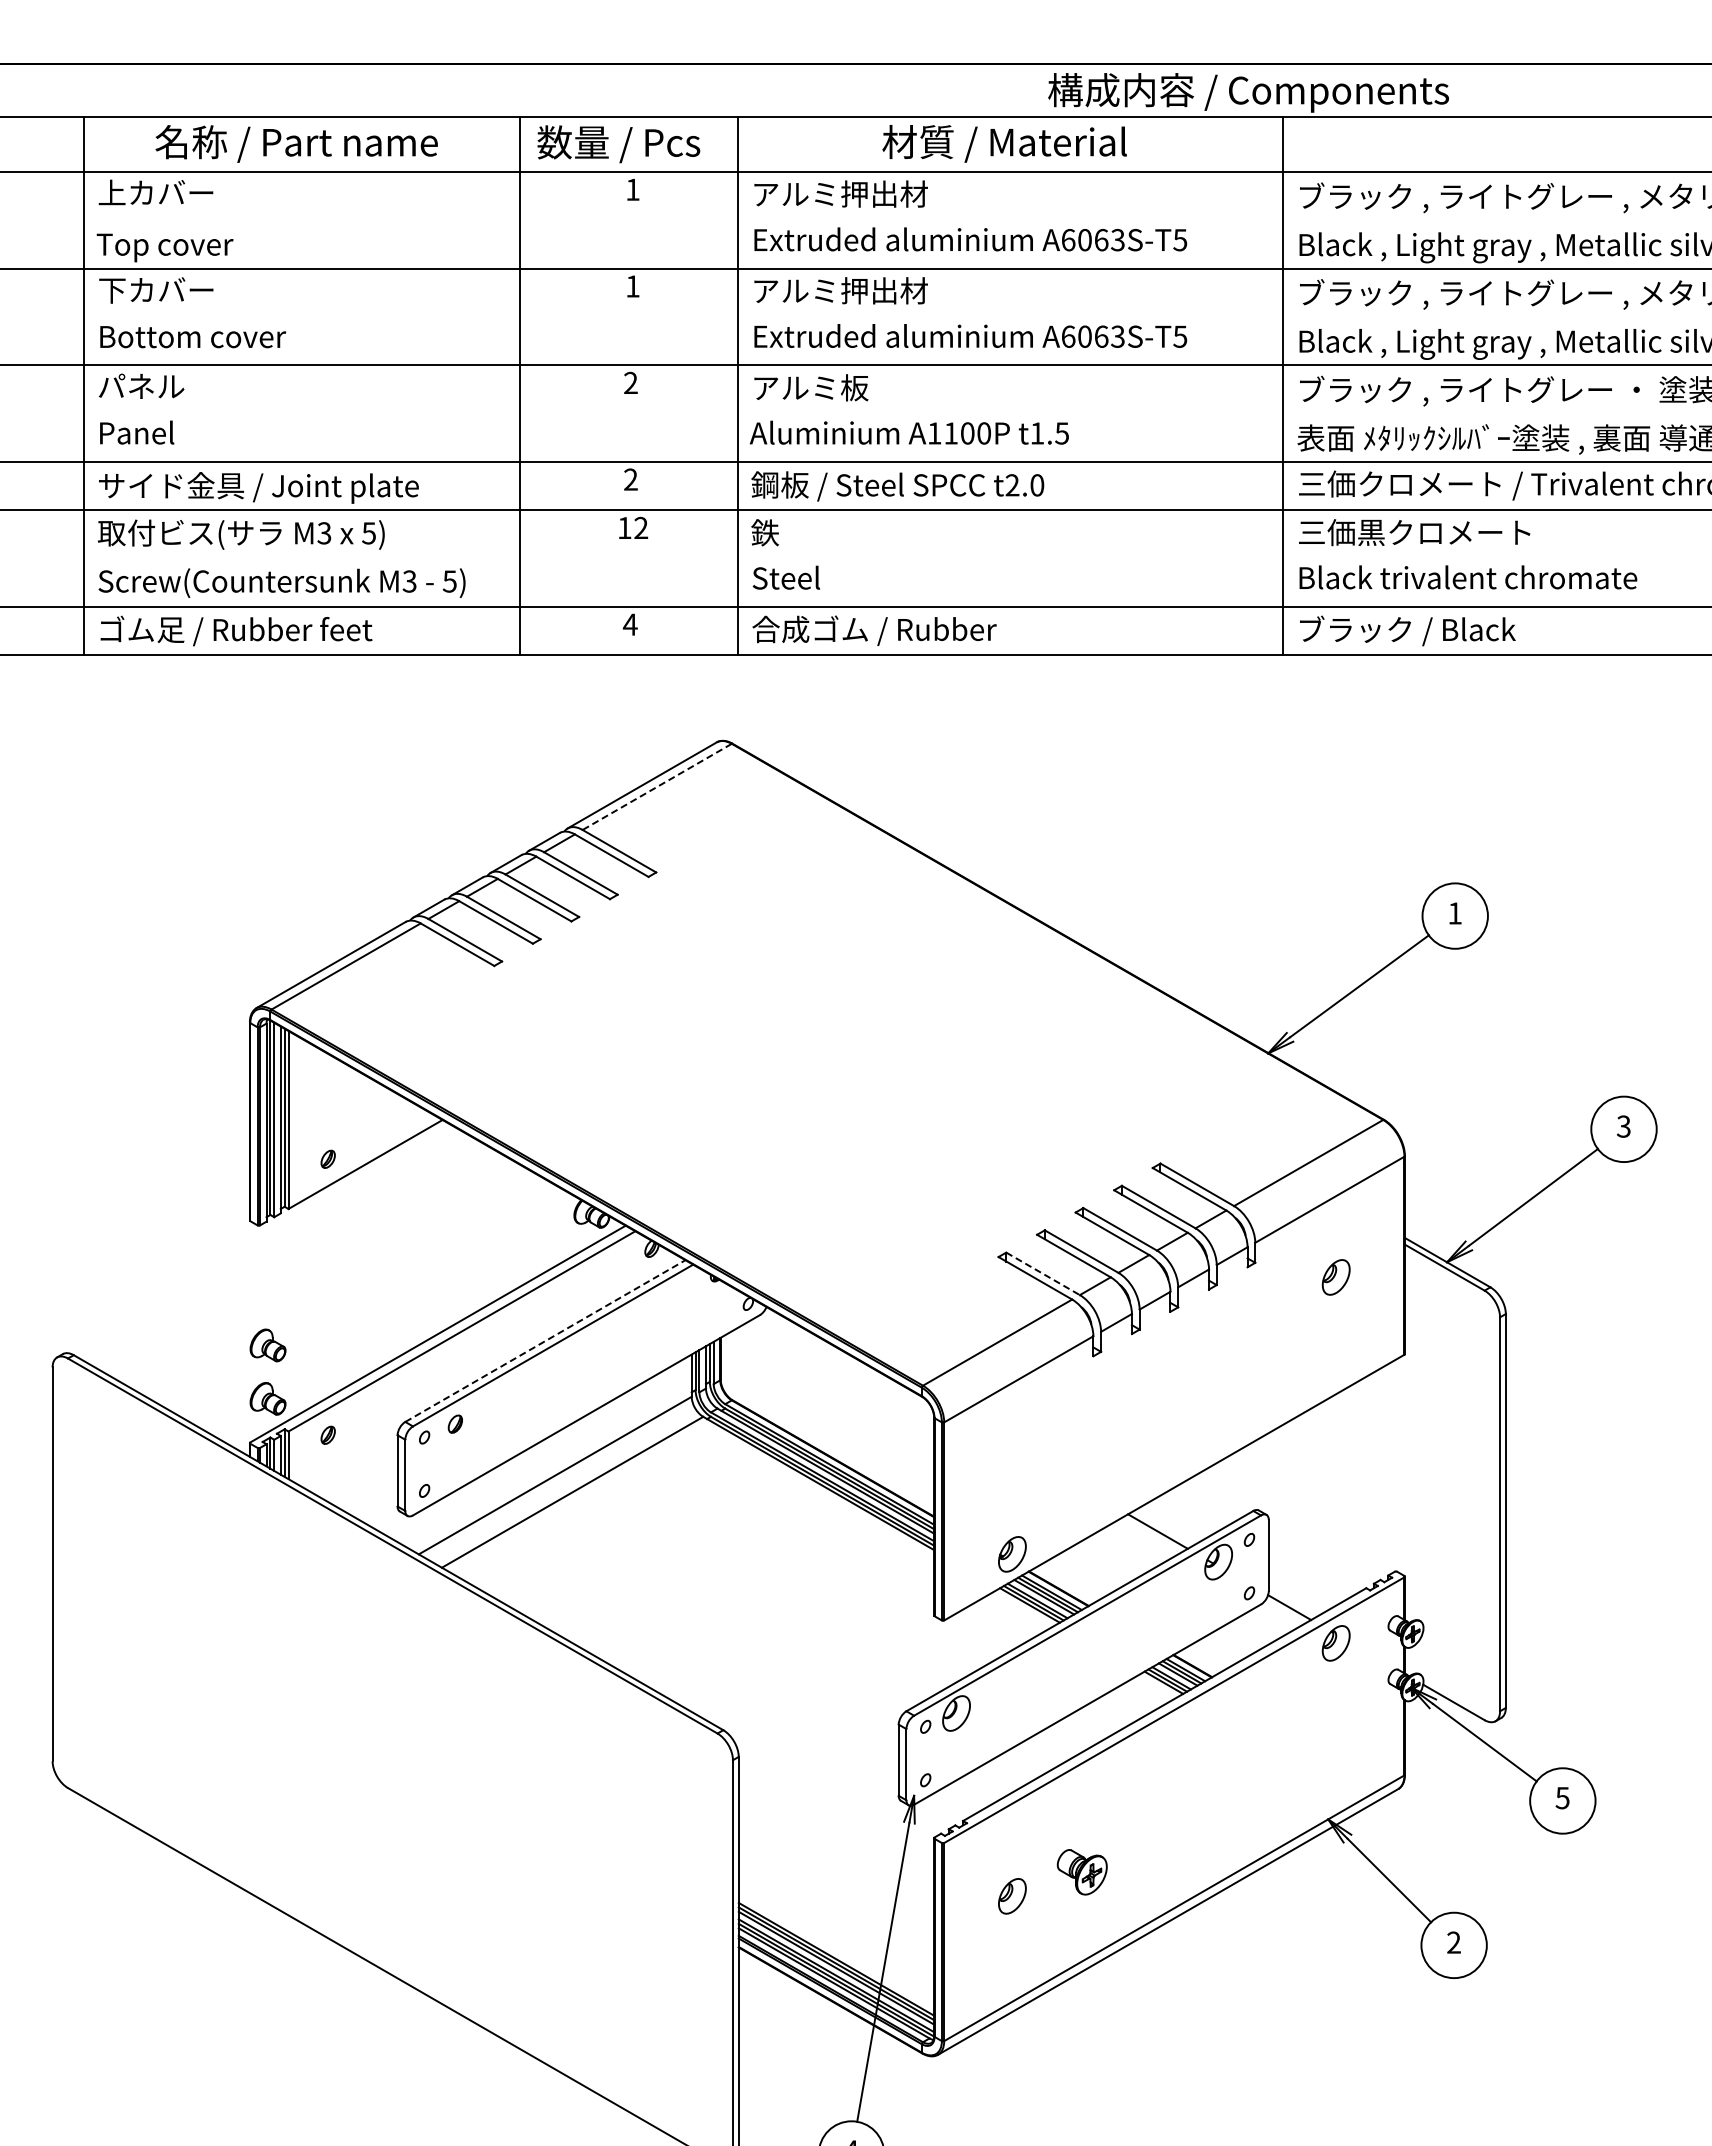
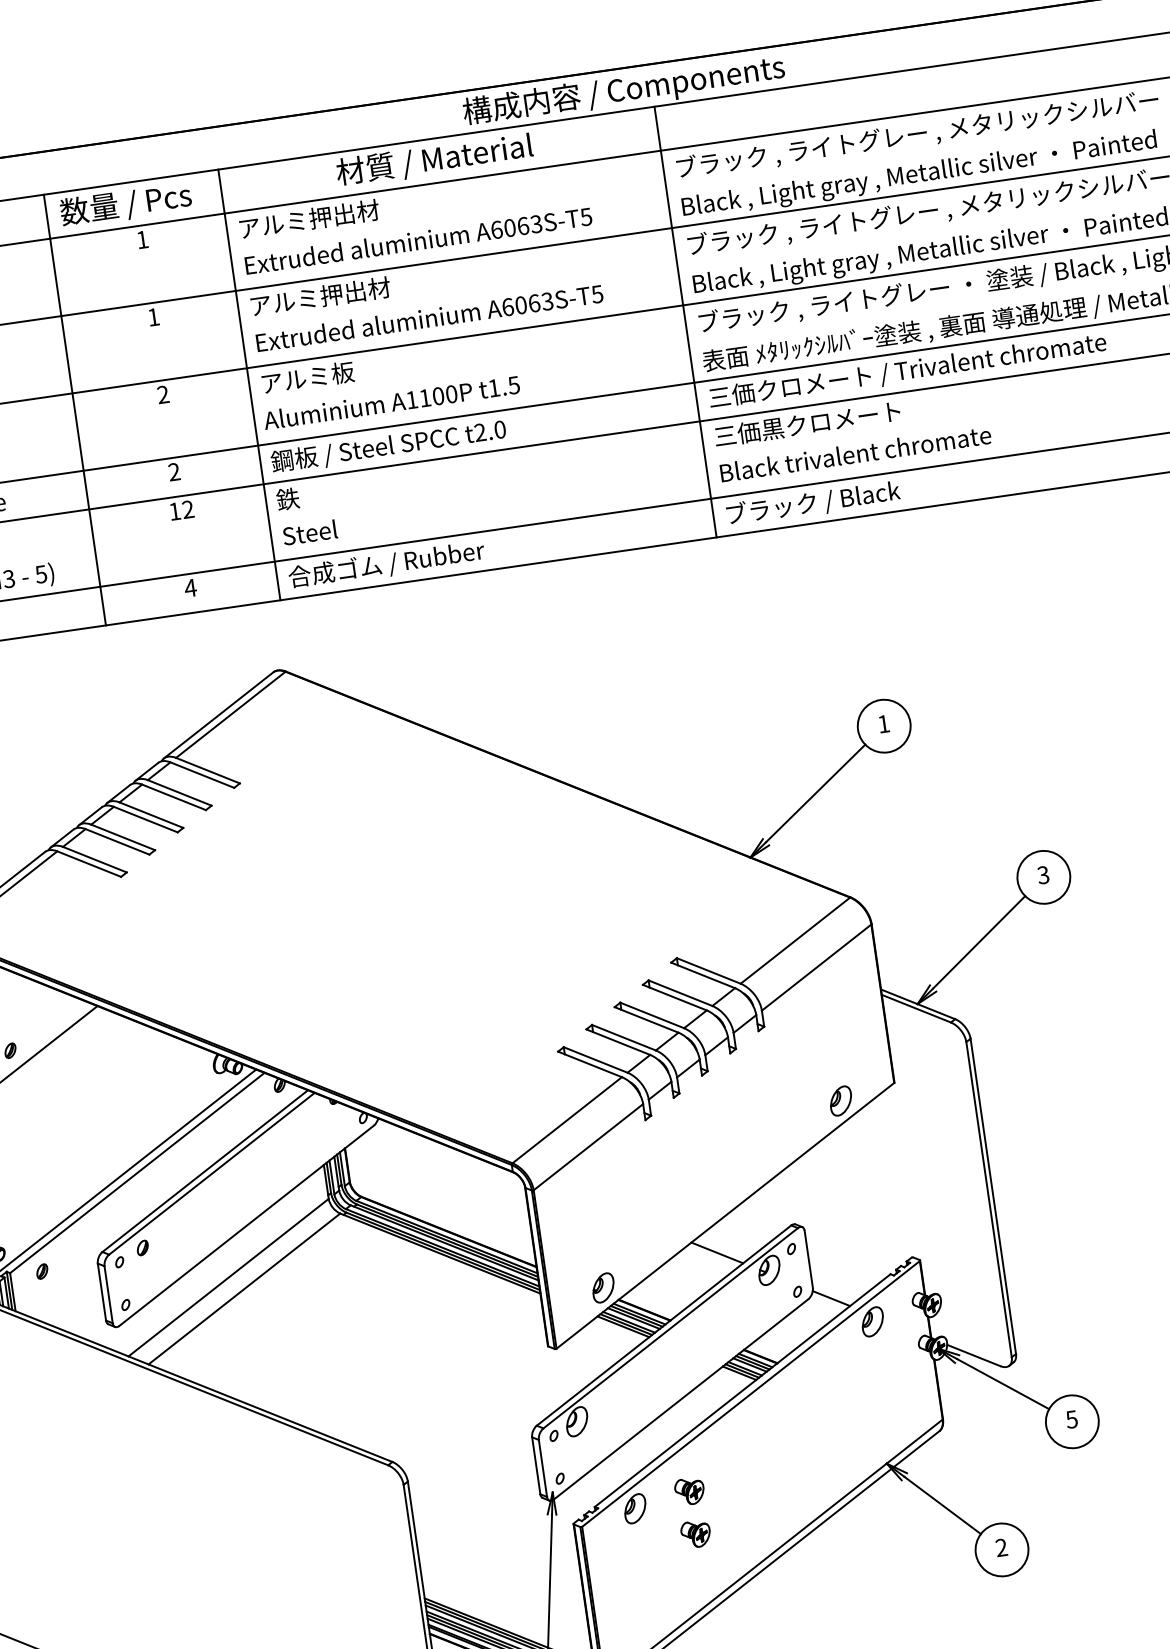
line: (656, 787) -> (230, 715), dashed -> solid
line: (1043, 1273) -> (595, 1059), dashed -> solid
part: (1335, 1277) -> (840, 1101), moved
line: (545, 1341) -> (205, 1171), dashed -> solid
part: (1081, 1818) -> (689, 1491), added
part: (1081, 1872) -> (695, 1534), size x0.71
part: (1012, 1896) -> (635, 1508), moved

